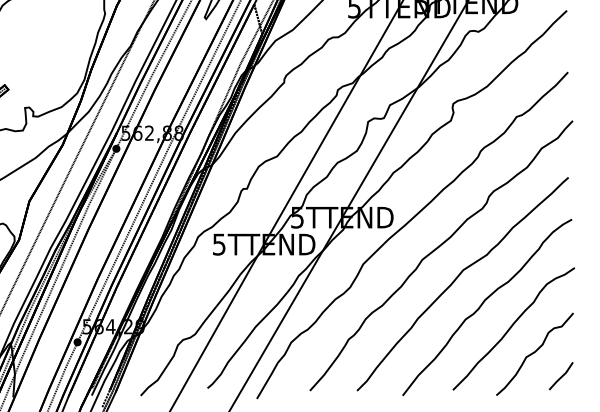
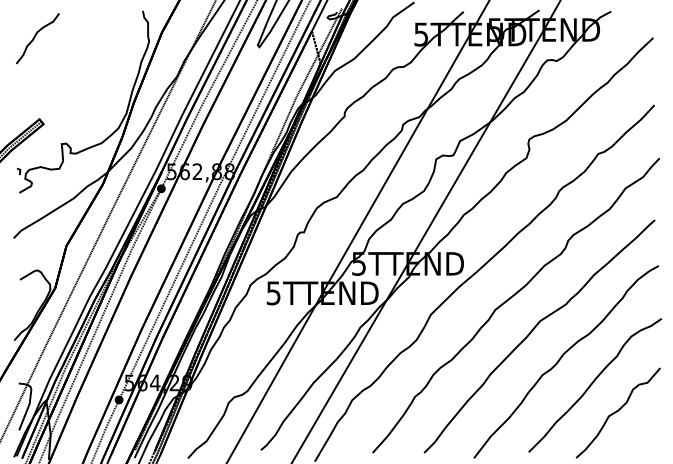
line: (561, 375) -> (647, 436), removed

